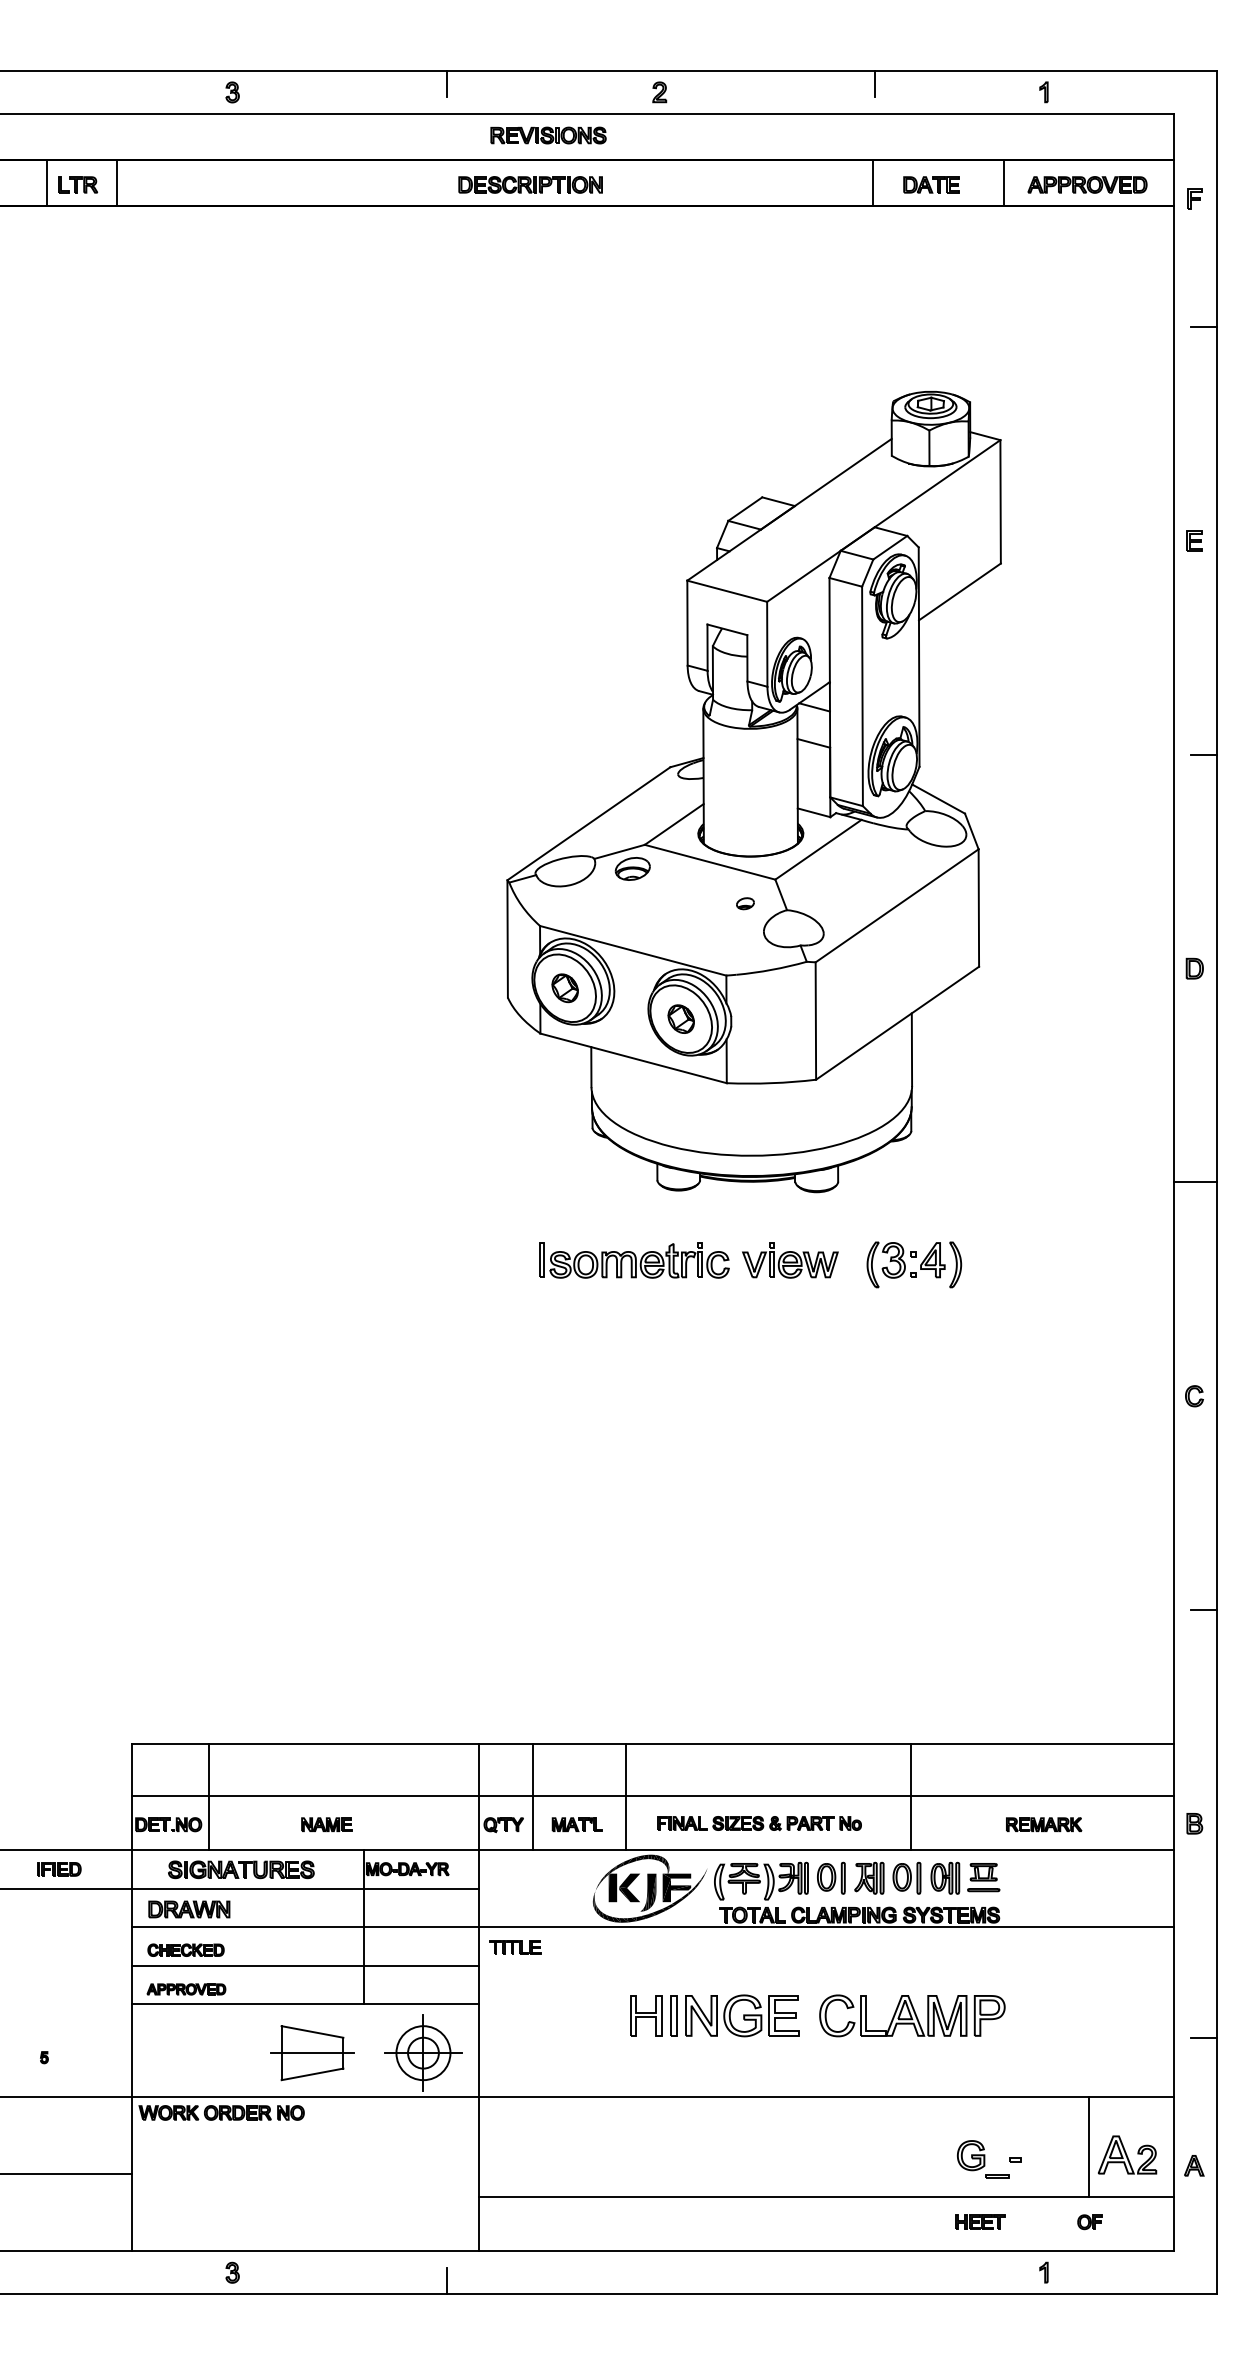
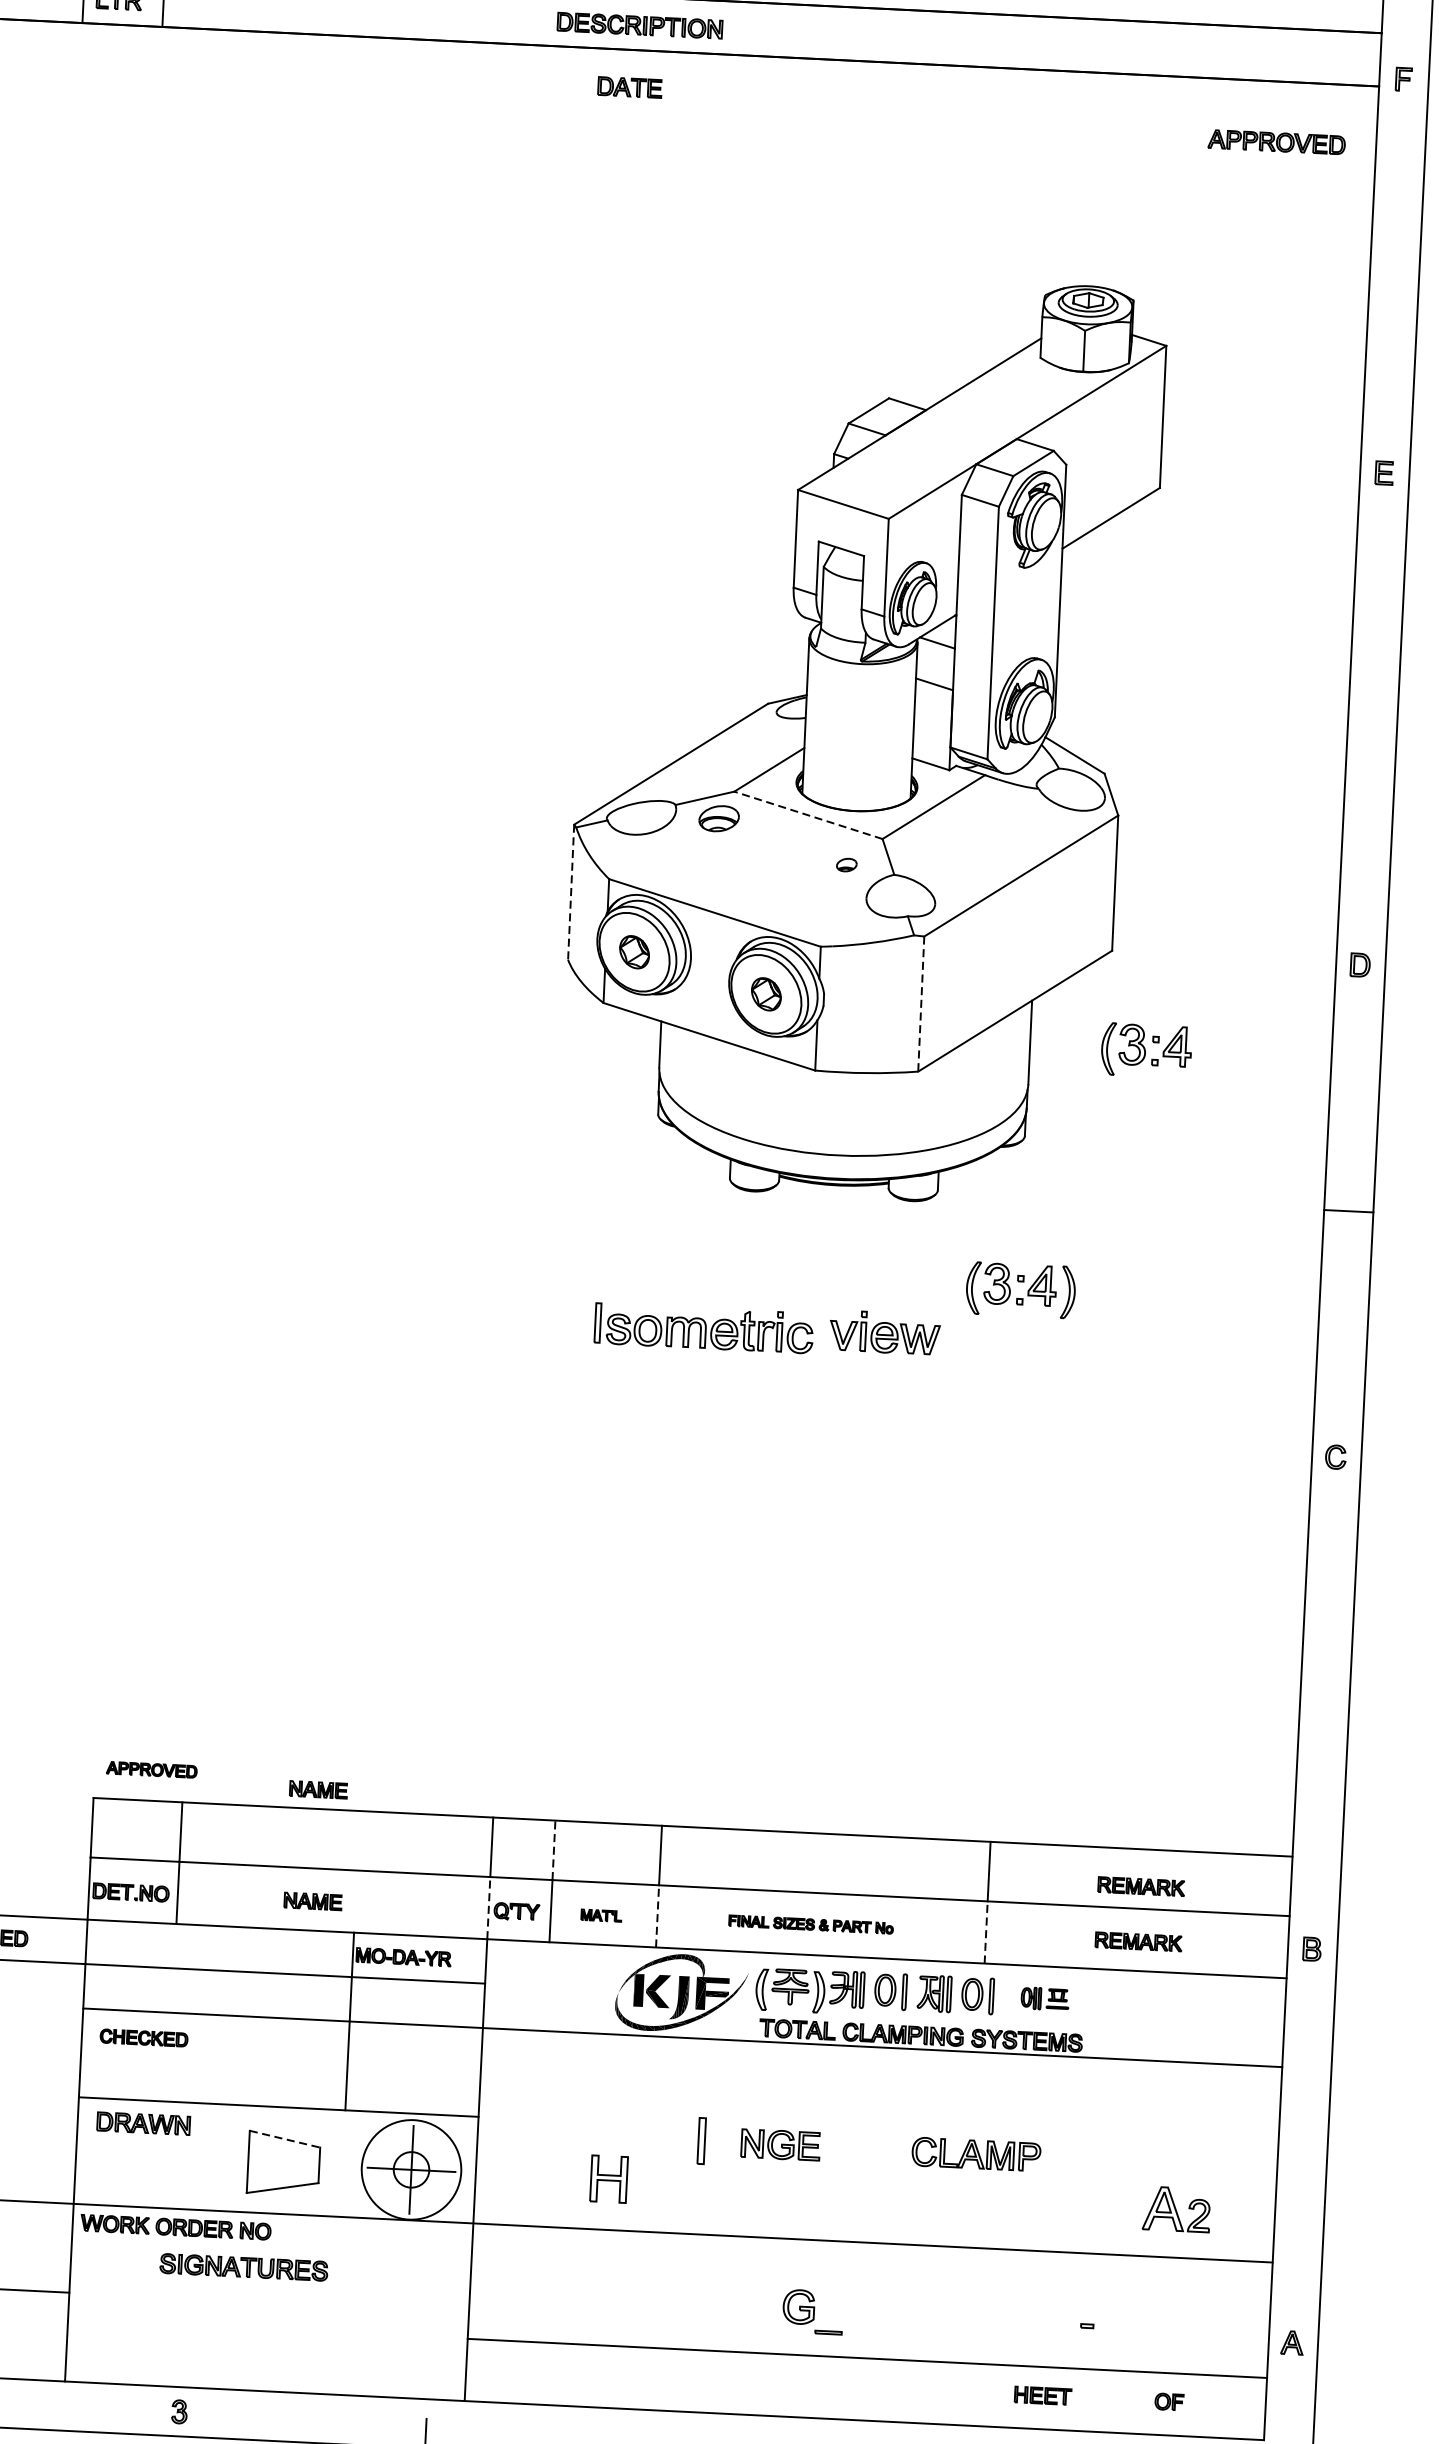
line: (872, 182) -> (1033, 42), removed
line: (1004, 182) -> (1185, 49), removed
part: (931, 184) -> (629, 87), moved
part: (1087, 184) -> (1276, 141), moved
line: (1203, 327) -> (1406, 227), removed
line: (1203, 754) -> (1382, 719), removed
line: (710, 862) -> (808, 815), solid -> dashed
line: (507, 938) -> (570, 891), solid -> dashed
line: (815, 1021) -> (920, 1004), solid -> dashed
part: (1012, 1051) -> (1145, 1050), added
part: (634, 1260) -> (704, 1328), moved
part: (790, 1260) -> (885, 1332), moved
line: (1203, 1610) -> (1334, 1704), removed
part: (326, 1727) -> (318, 1789), added
line: (533, 1770) -> (554, 1850), solid -> dashed
part: (1044, 1776) -> (1141, 1886), added
line: (479, 1822) -> (489, 1907), solid -> dashed
line: (625, 1822) -> (657, 1915), solid -> dashed
line: (911, 1822) -> (986, 1931), solid -> dashed
part: (759, 1823) -> (811, 1924), size x0.7
part: (576, 1824) -> (600, 1915), size x0.7
part: (241, 1869) -> (244, 2267), moved
part: (965, 1877) -> (1045, 1998), size x0.6
part: (189, 1909) -> (143, 2123), moved
part: (515, 1947) -> (523, 2053), removed
line: (305, 1965) -> (280, 2062), removed
part: (186, 1989) -> (151, 1769), moved
part: (646, 2015) -> (609, 2178), moved
part: (742, 2015) -> (780, 2144), size x0.6
part: (912, 2015) -> (976, 2154), size x0.6
line: (313, 2032) -> (286, 2139), solid -> dashed
line: (1203, 2037) -> (1310, 2195), removed
line: (312, 2053) -> (283, 2164), removed
circle: (423, 2053) -> (411, 2170), size x1.6
line: (1088, 2146) -> (1171, 2314), removed
part: (1127, 2154) -> (1176, 2208), moved
part: (983, 2159) -> (813, 2312), moved

